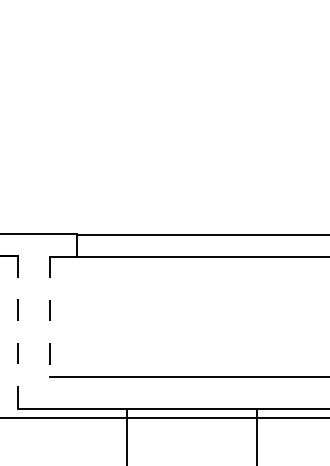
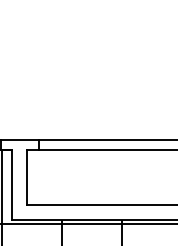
line: (49, 316) -> (26, 177), dashed -> solid
line: (18, 334) -> (12, 185), dashed -> solid

